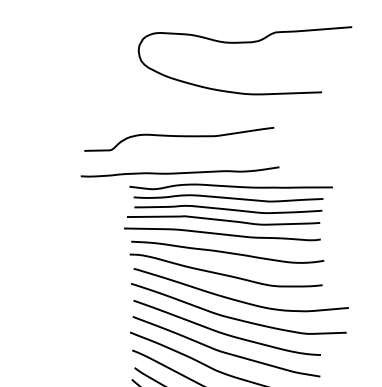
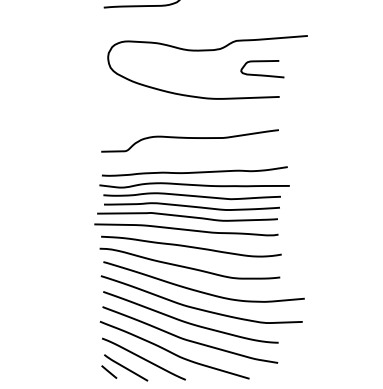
curve: (303, 68) -> (262, 74), added
curve: (178, 136) -> (189, 138), moved
curve: (179, 171) -> (194, 171), moved

